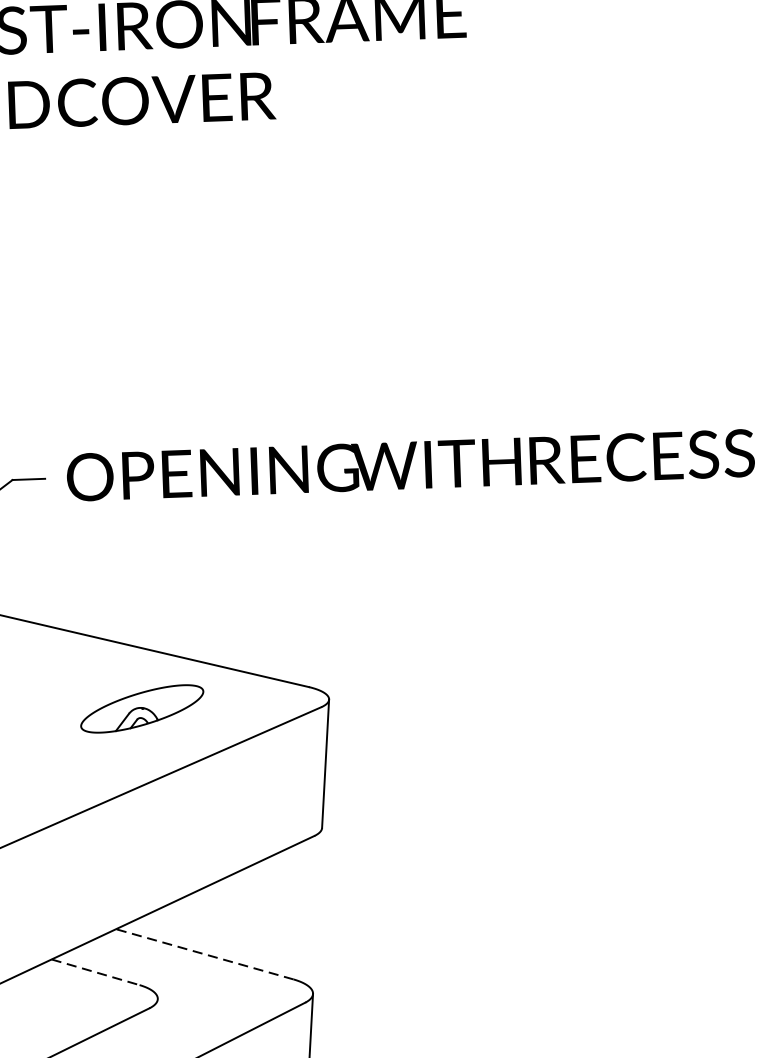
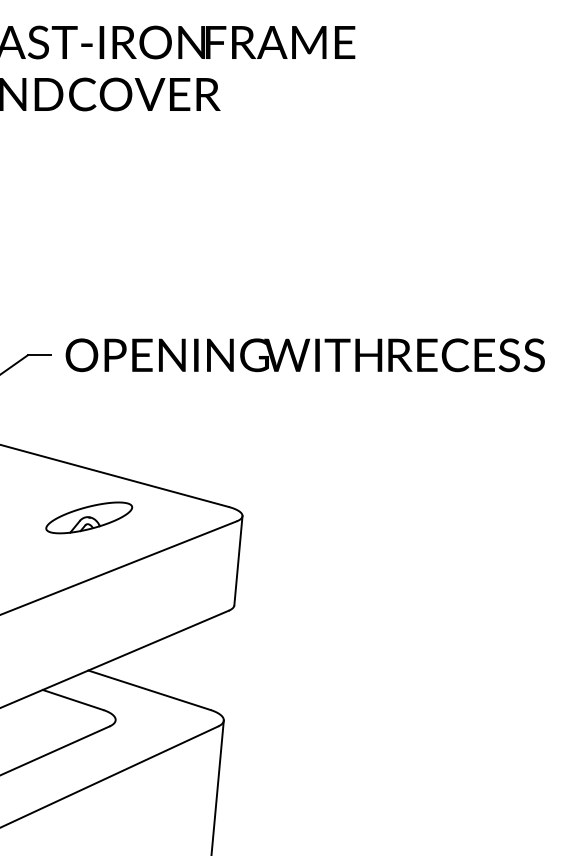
part: (142, 708) -> (89, 517), moved
line: (204, 954) -> (149, 690), dashed -> solid
line: (96, 971) -> (73, 699), dashed -> solid

